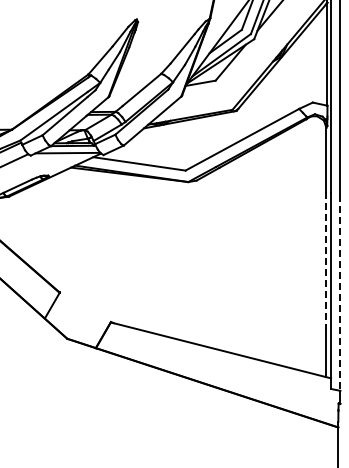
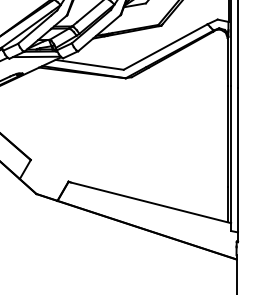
line: (326, 260) -> (227, 136), dashed -> solid
line: (340, 293) -> (238, 160), dashed -> solid

